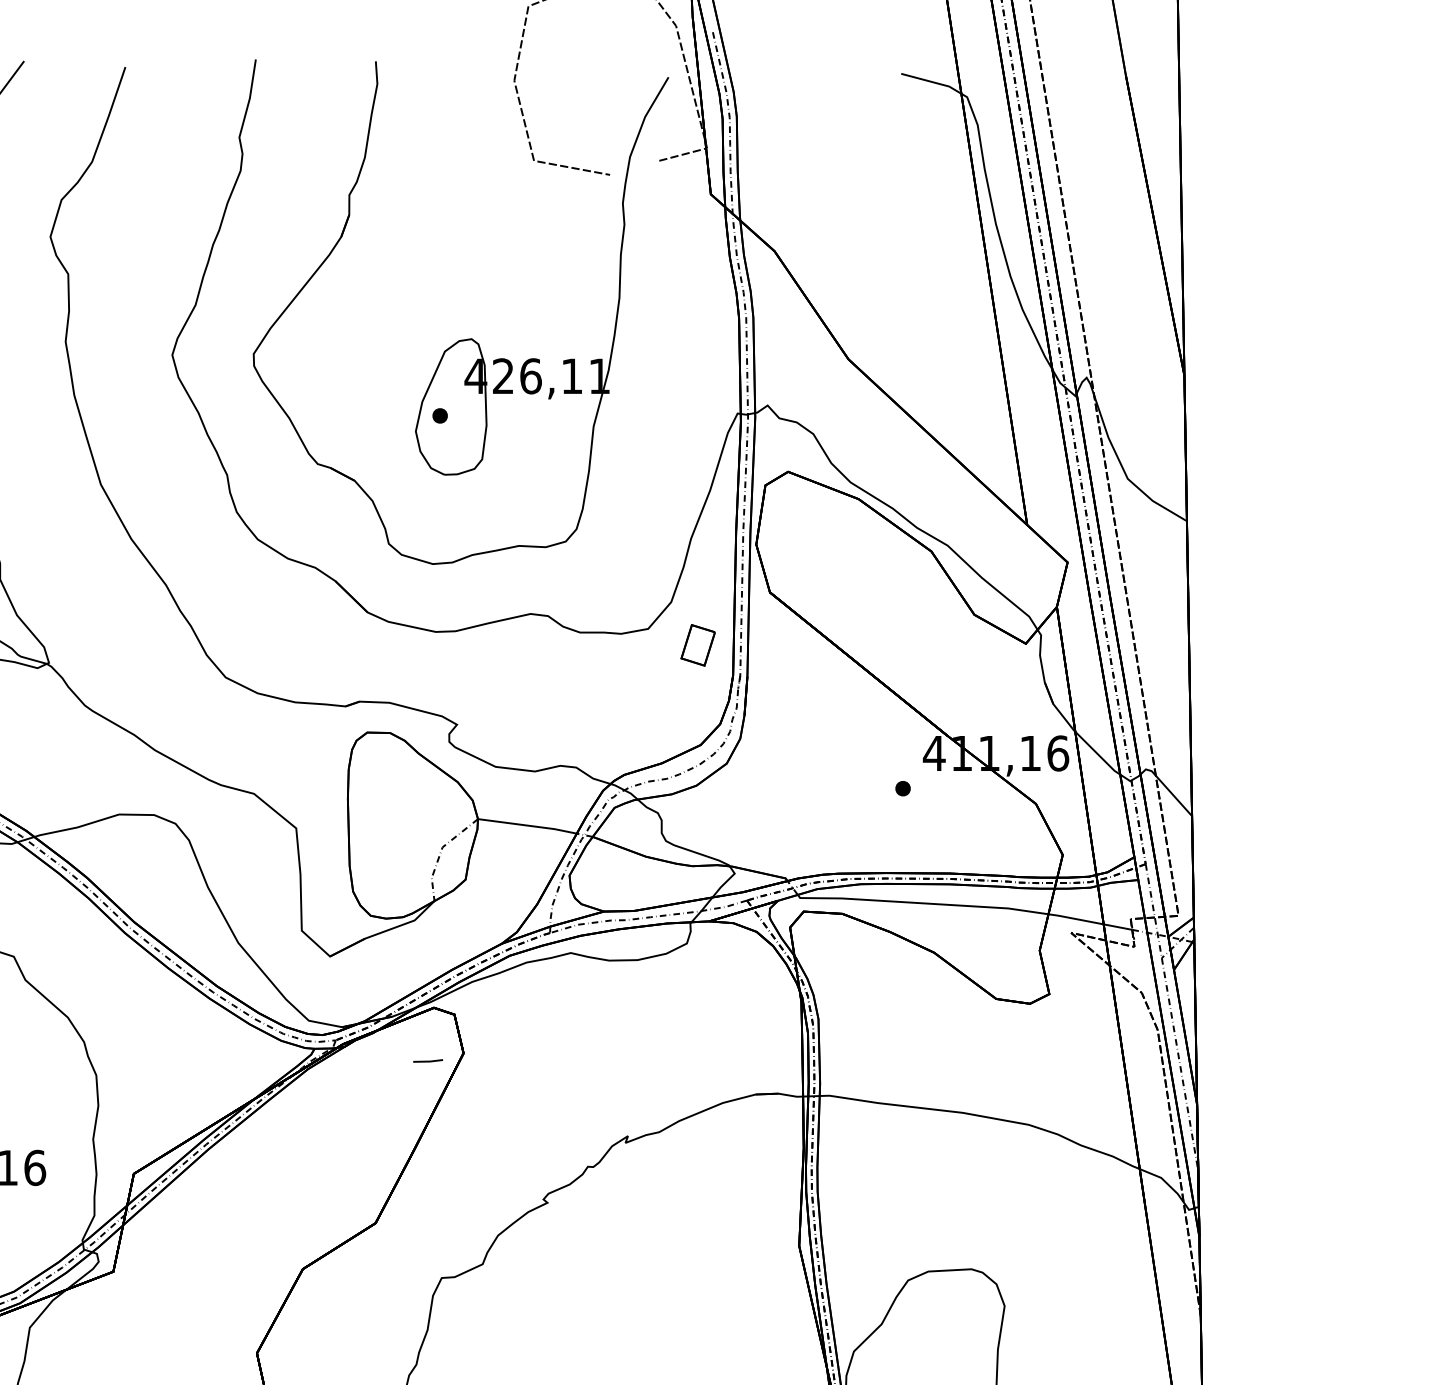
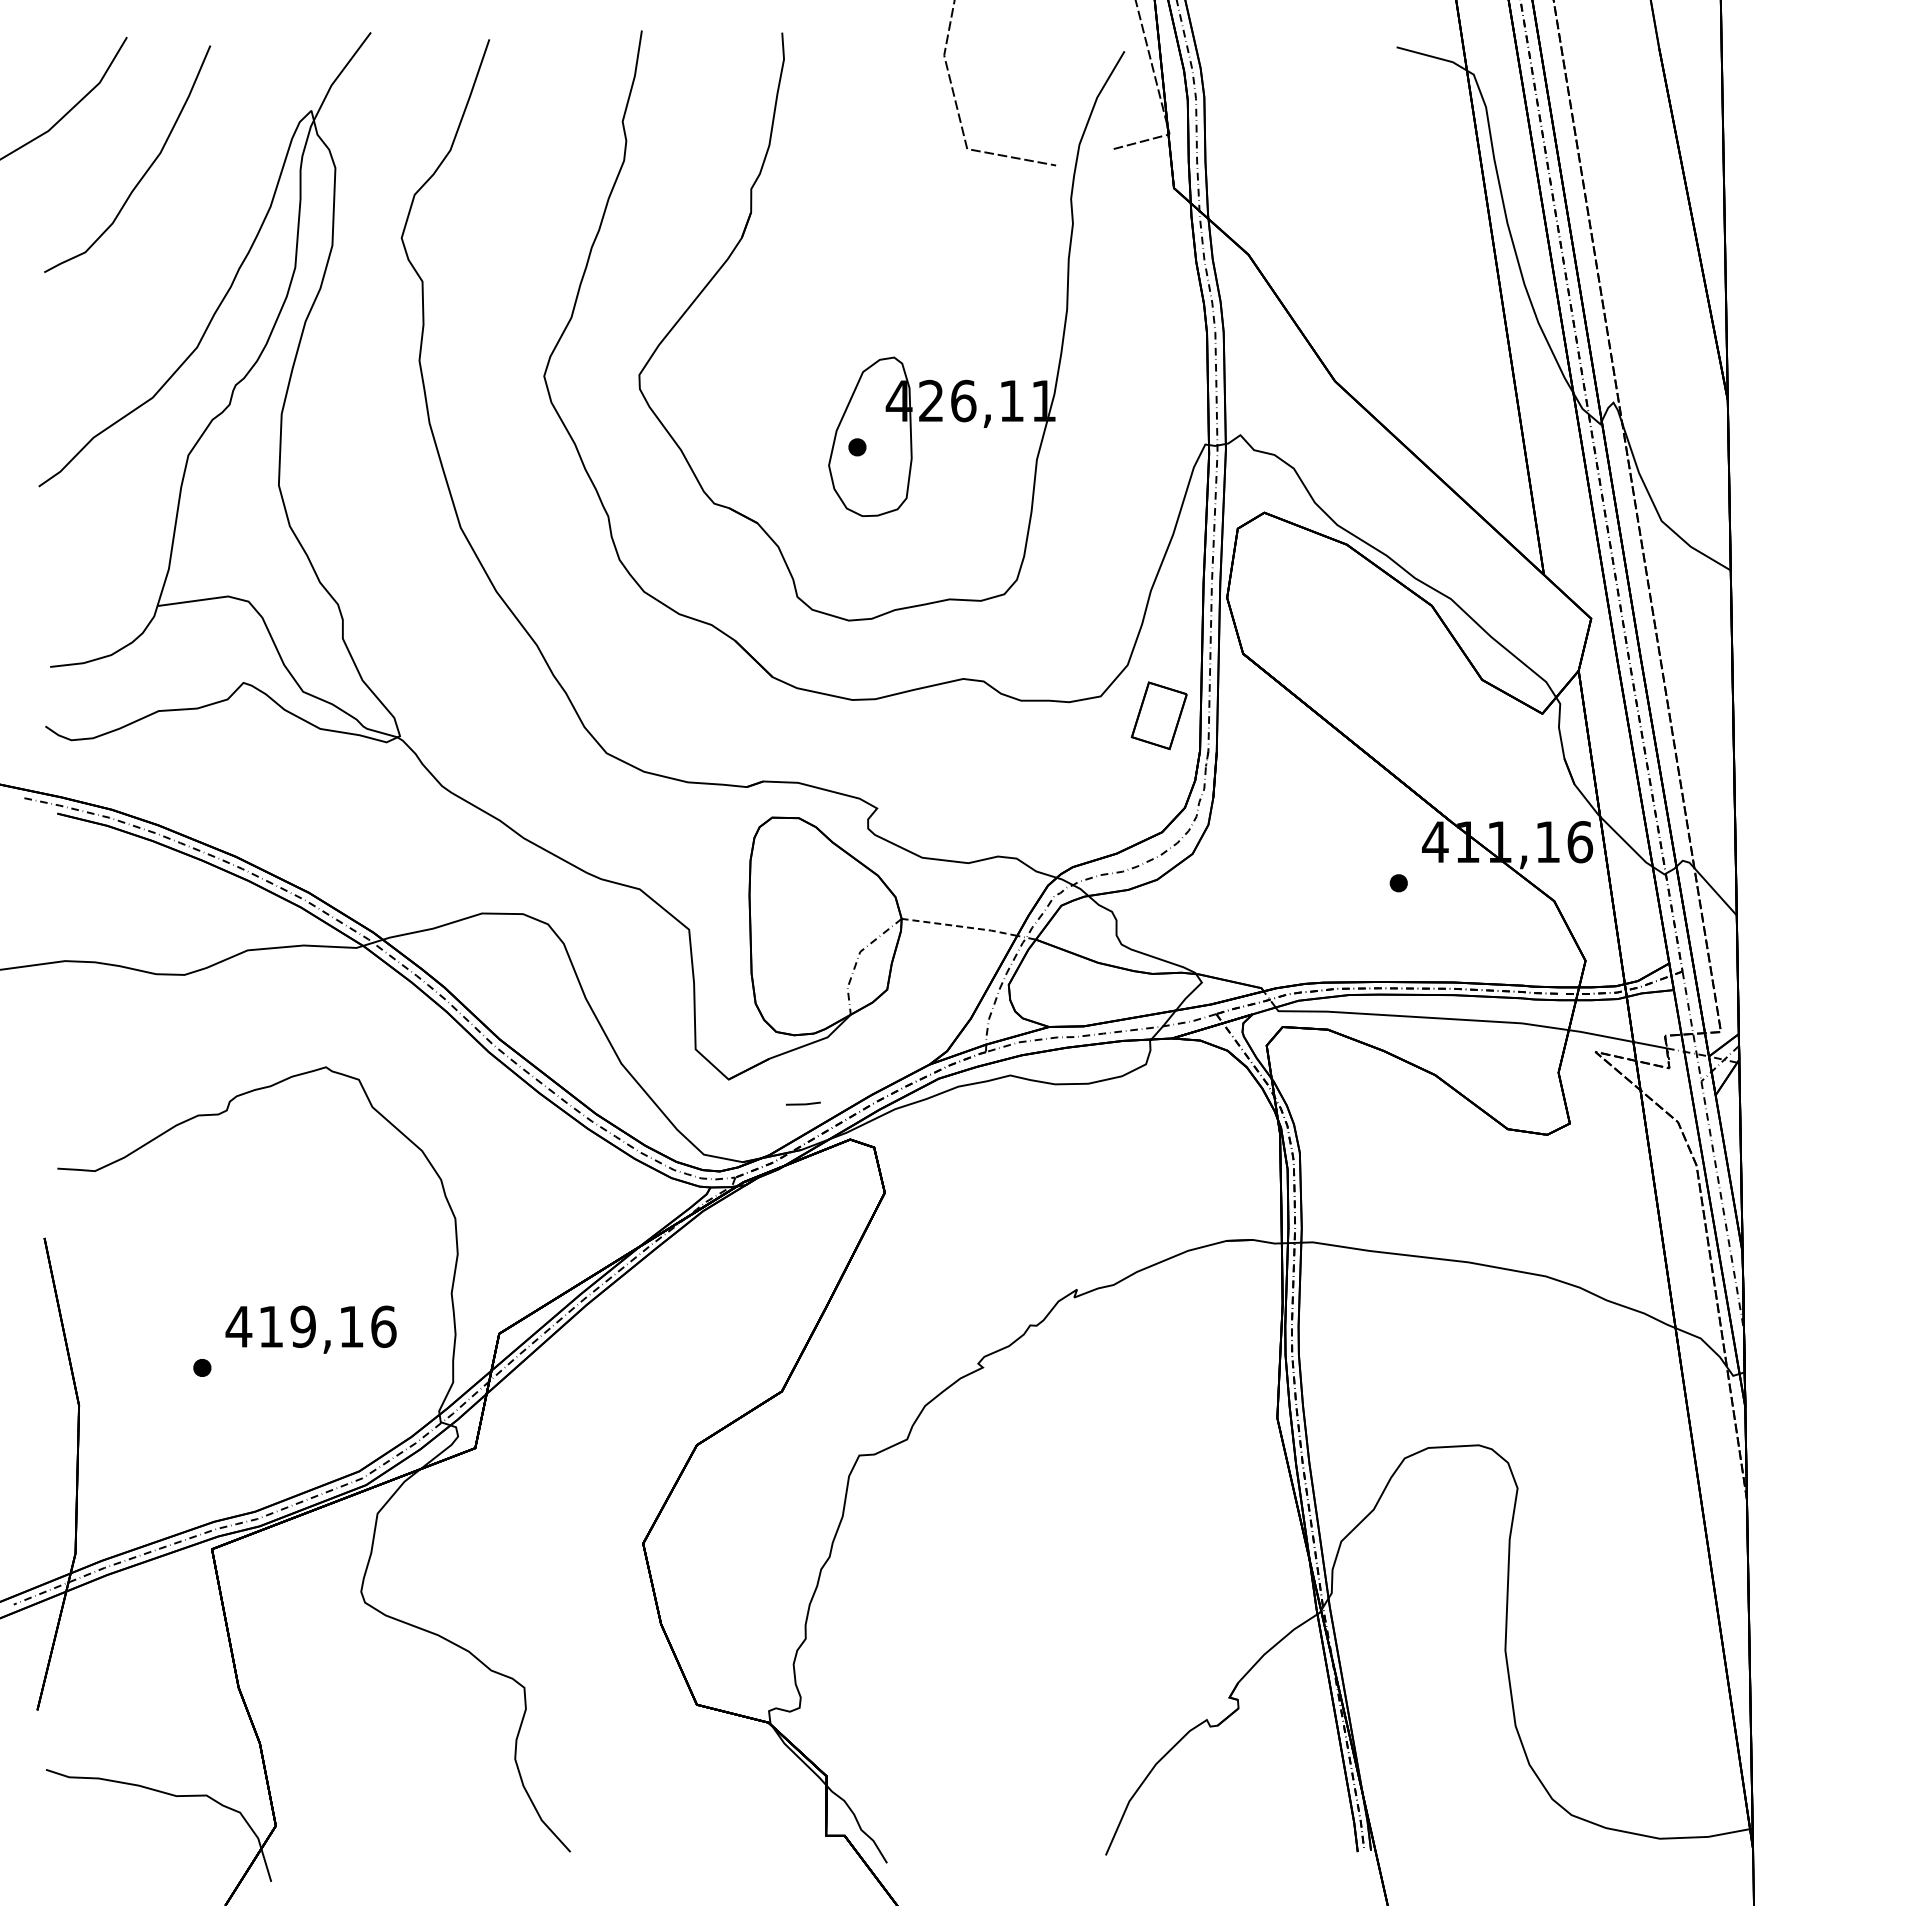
part: (697, 645) -> (1158, 715), size x1.4
line: (527, 825) -> (959, 926), solid -> dashed
line: (428, 1060) -> (803, 1103), moved

